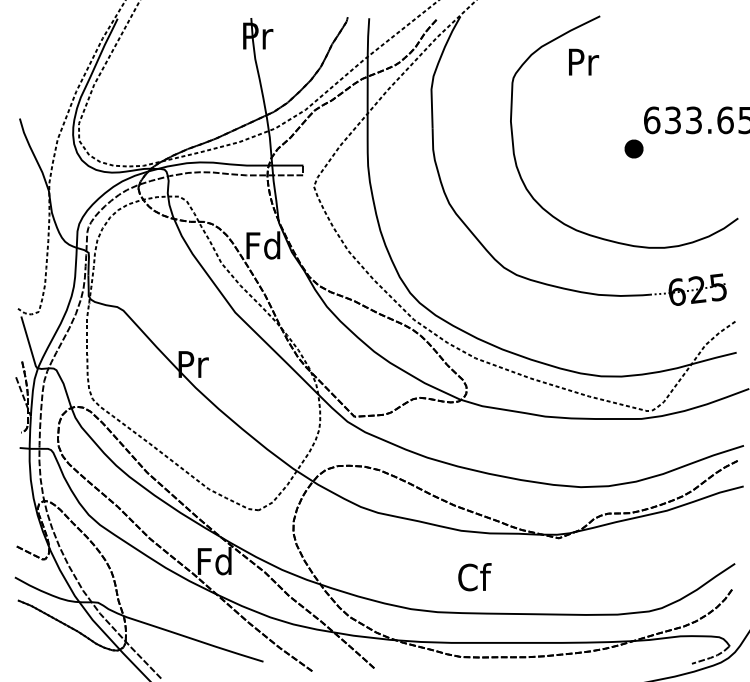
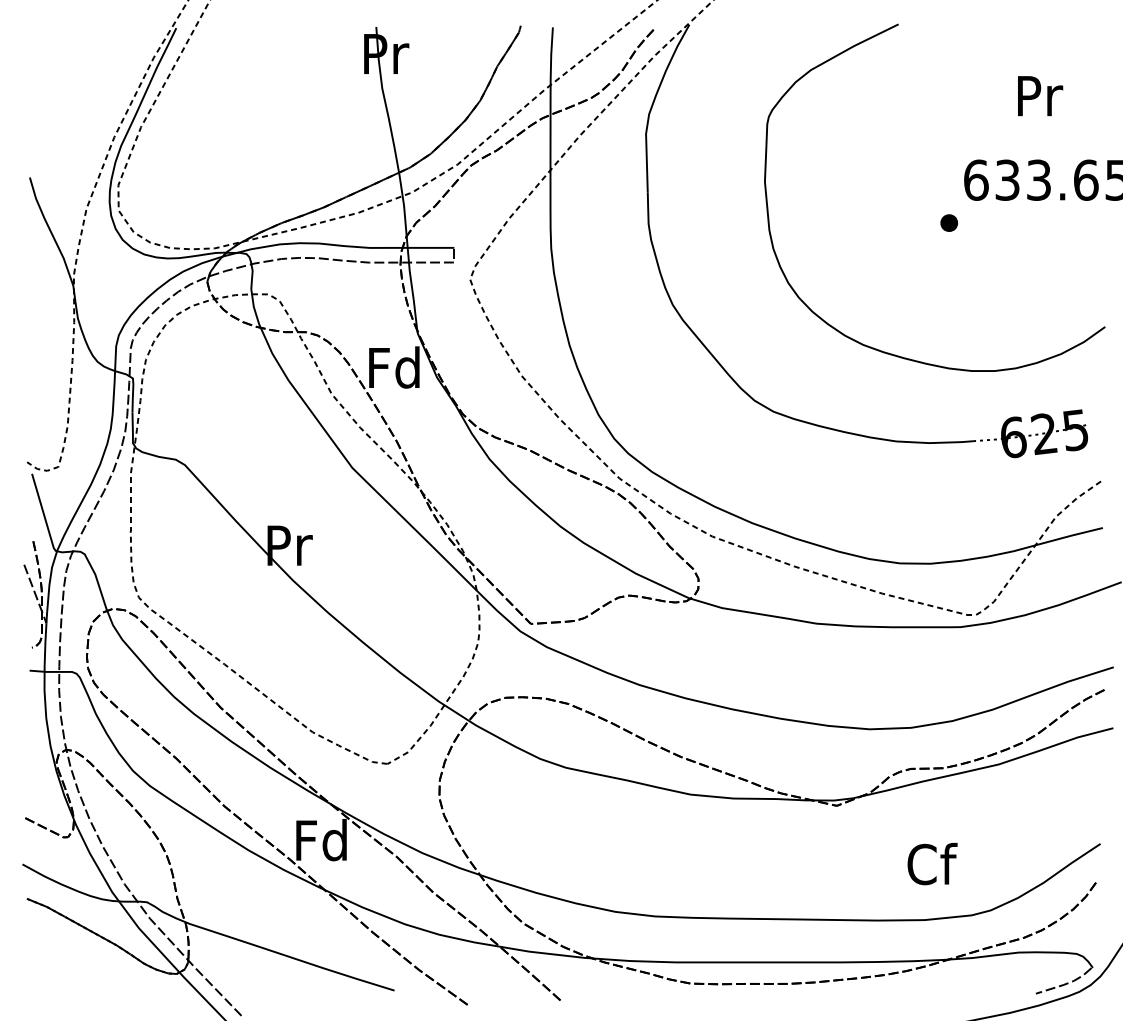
text: (584, 61) -> (1041, 95), moved
part: (633, 148) -> (948, 222), size x0.62
text: (474, 577) -> (931, 864), moved

